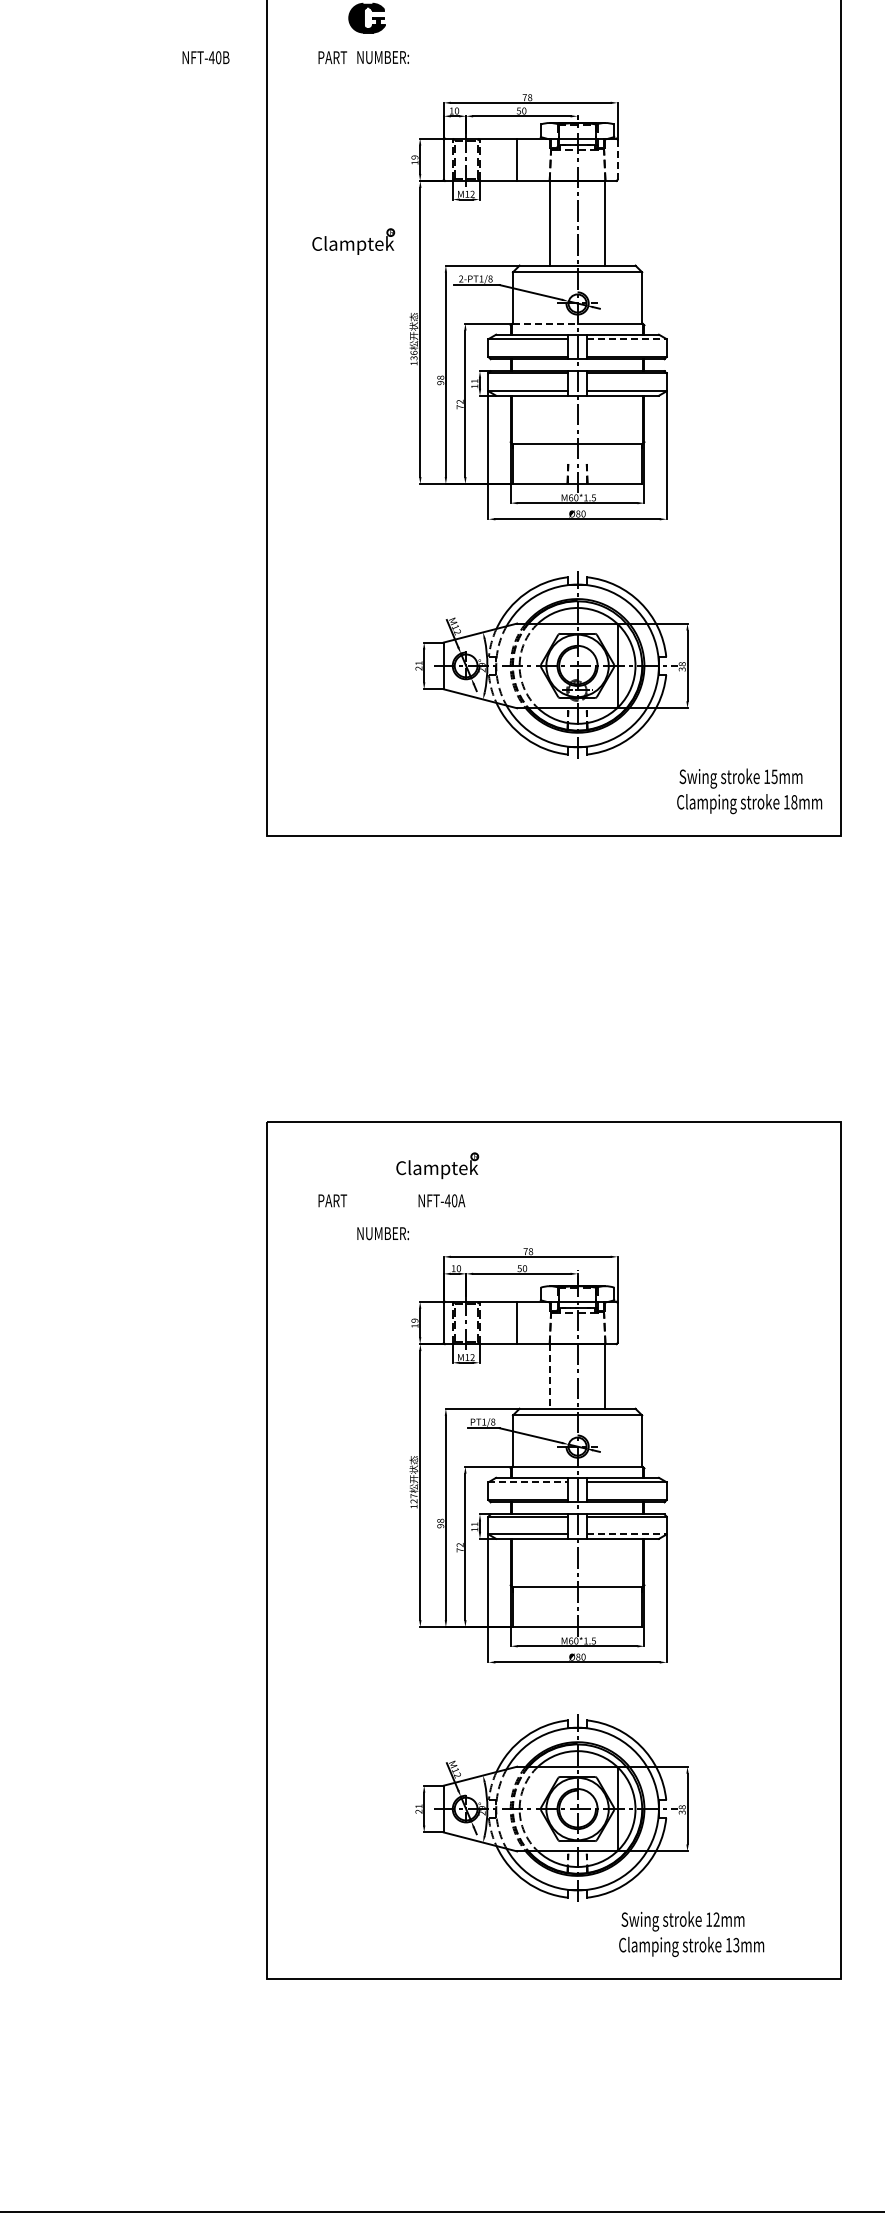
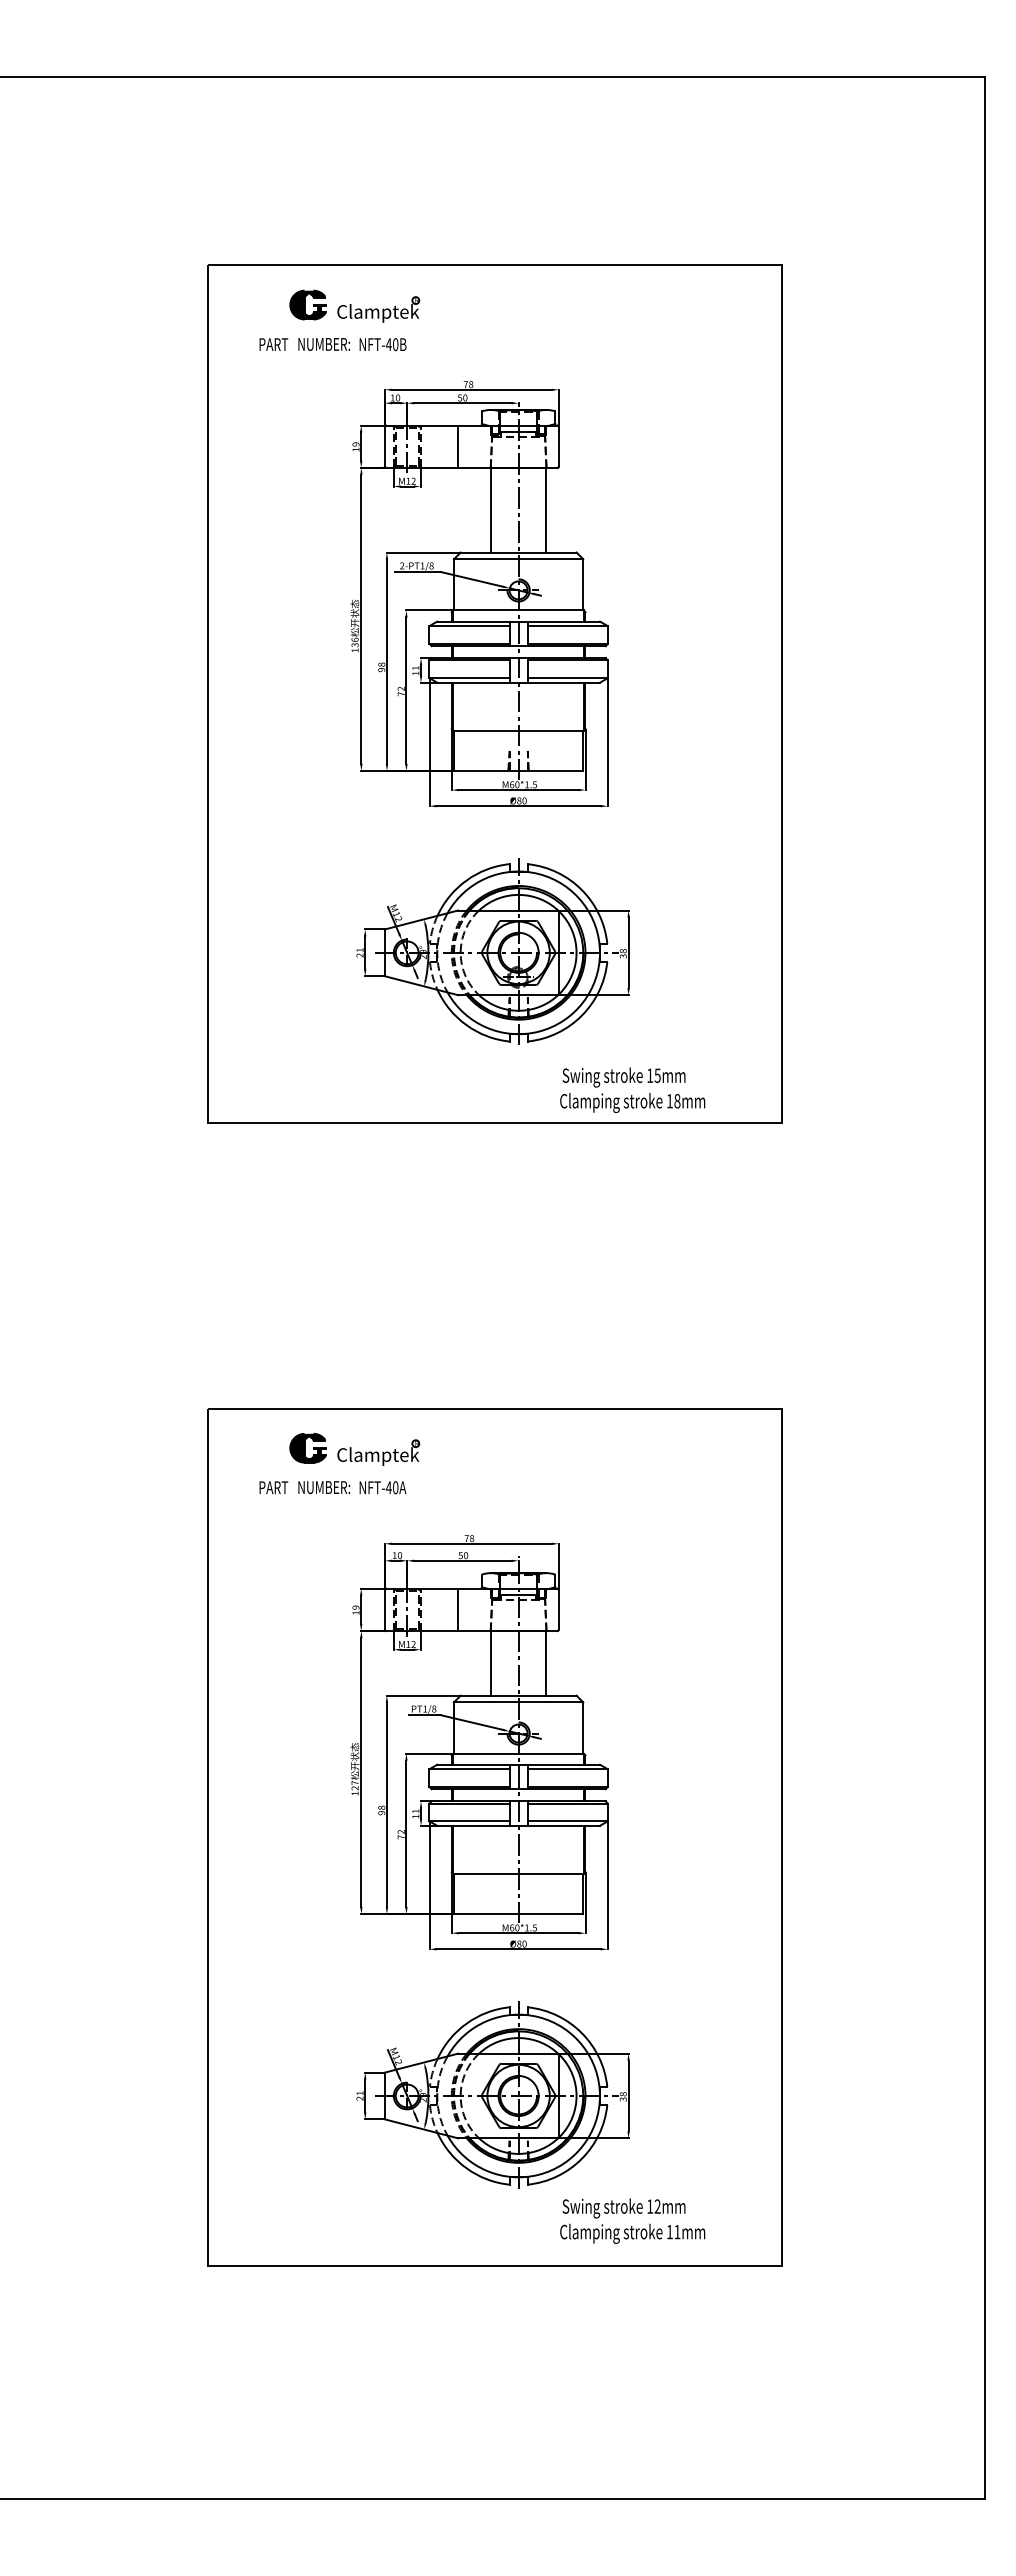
text: (205, 57) -> (382, 344), moved
line: (617, 159) -> (558, 446), dashed -> solid
part: (353, 241) -> (378, 309), moved
line: (545, 323) -> (486, 610), dashed -> solid
line: (627, 339) -> (568, 626), dashed -> solid
text: (749, 791) -> (632, 1090), moved
part: (366, 1161) -> (307, 1448), added
text: (382, 1233) -> (323, 1487), moved
line: (549, 1376) -> (490, 1663), dashed -> solid
line: (528, 1482) -> (469, 1769), dashed -> solid
line: (627, 1534) -> (568, 1821), dashed -> solid
text: (736, 1944) -> (677, 2231), 13mm -> 11mm

